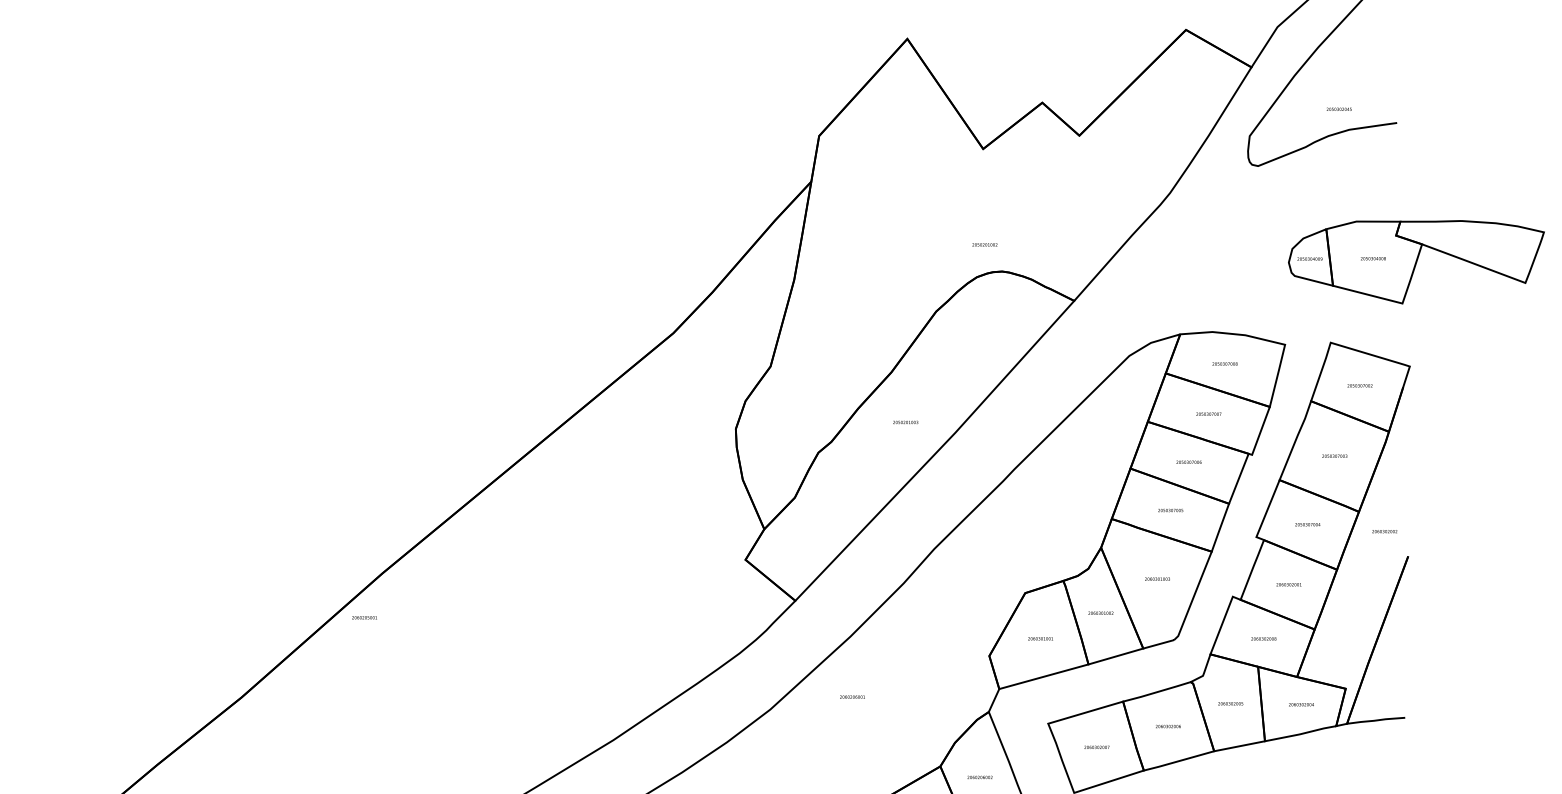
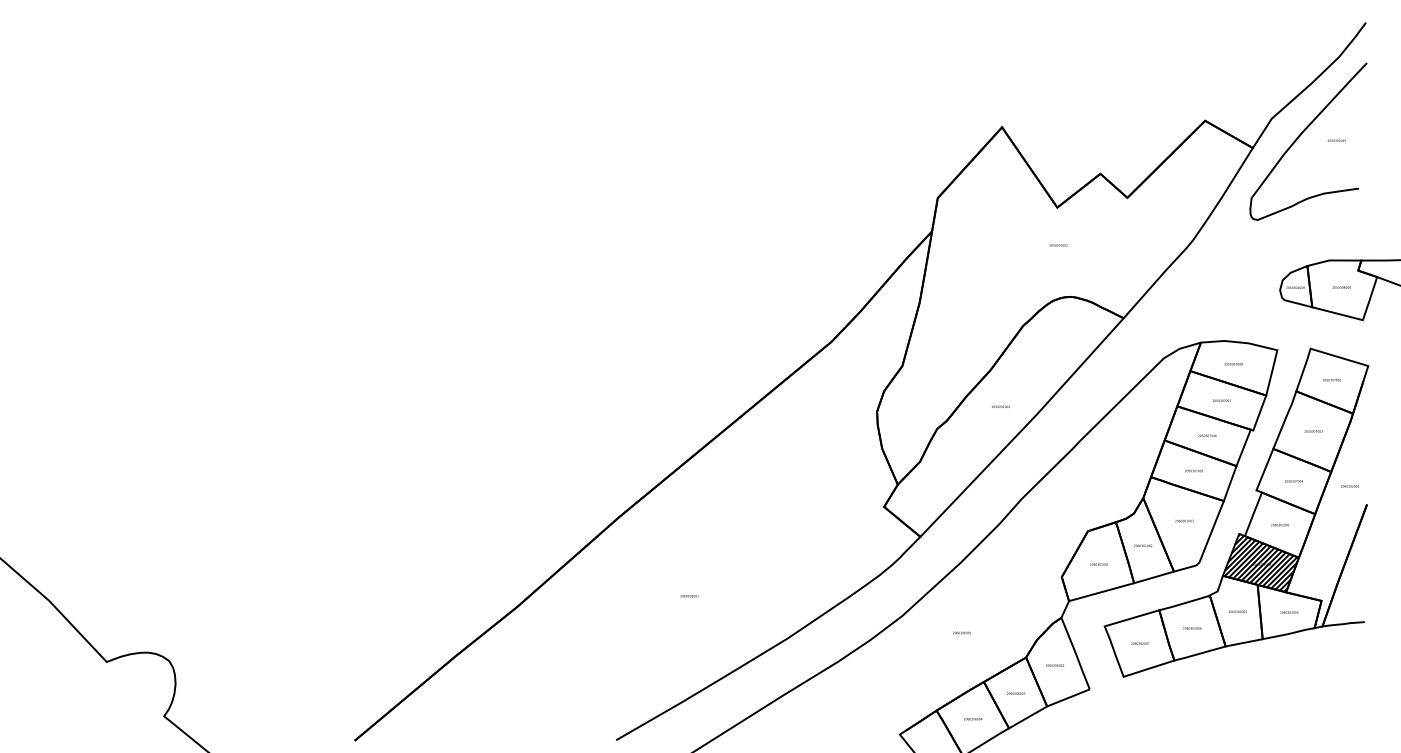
text: (1338, 109) -> (1336, 140), moved
text: (984, 244) -> (1058, 245), moved
text: (364, 618) -> (689, 596), moved
hatch: (1261, 636) -> (1260, 562), added
text: (851, 696) -> (961, 632), moved

